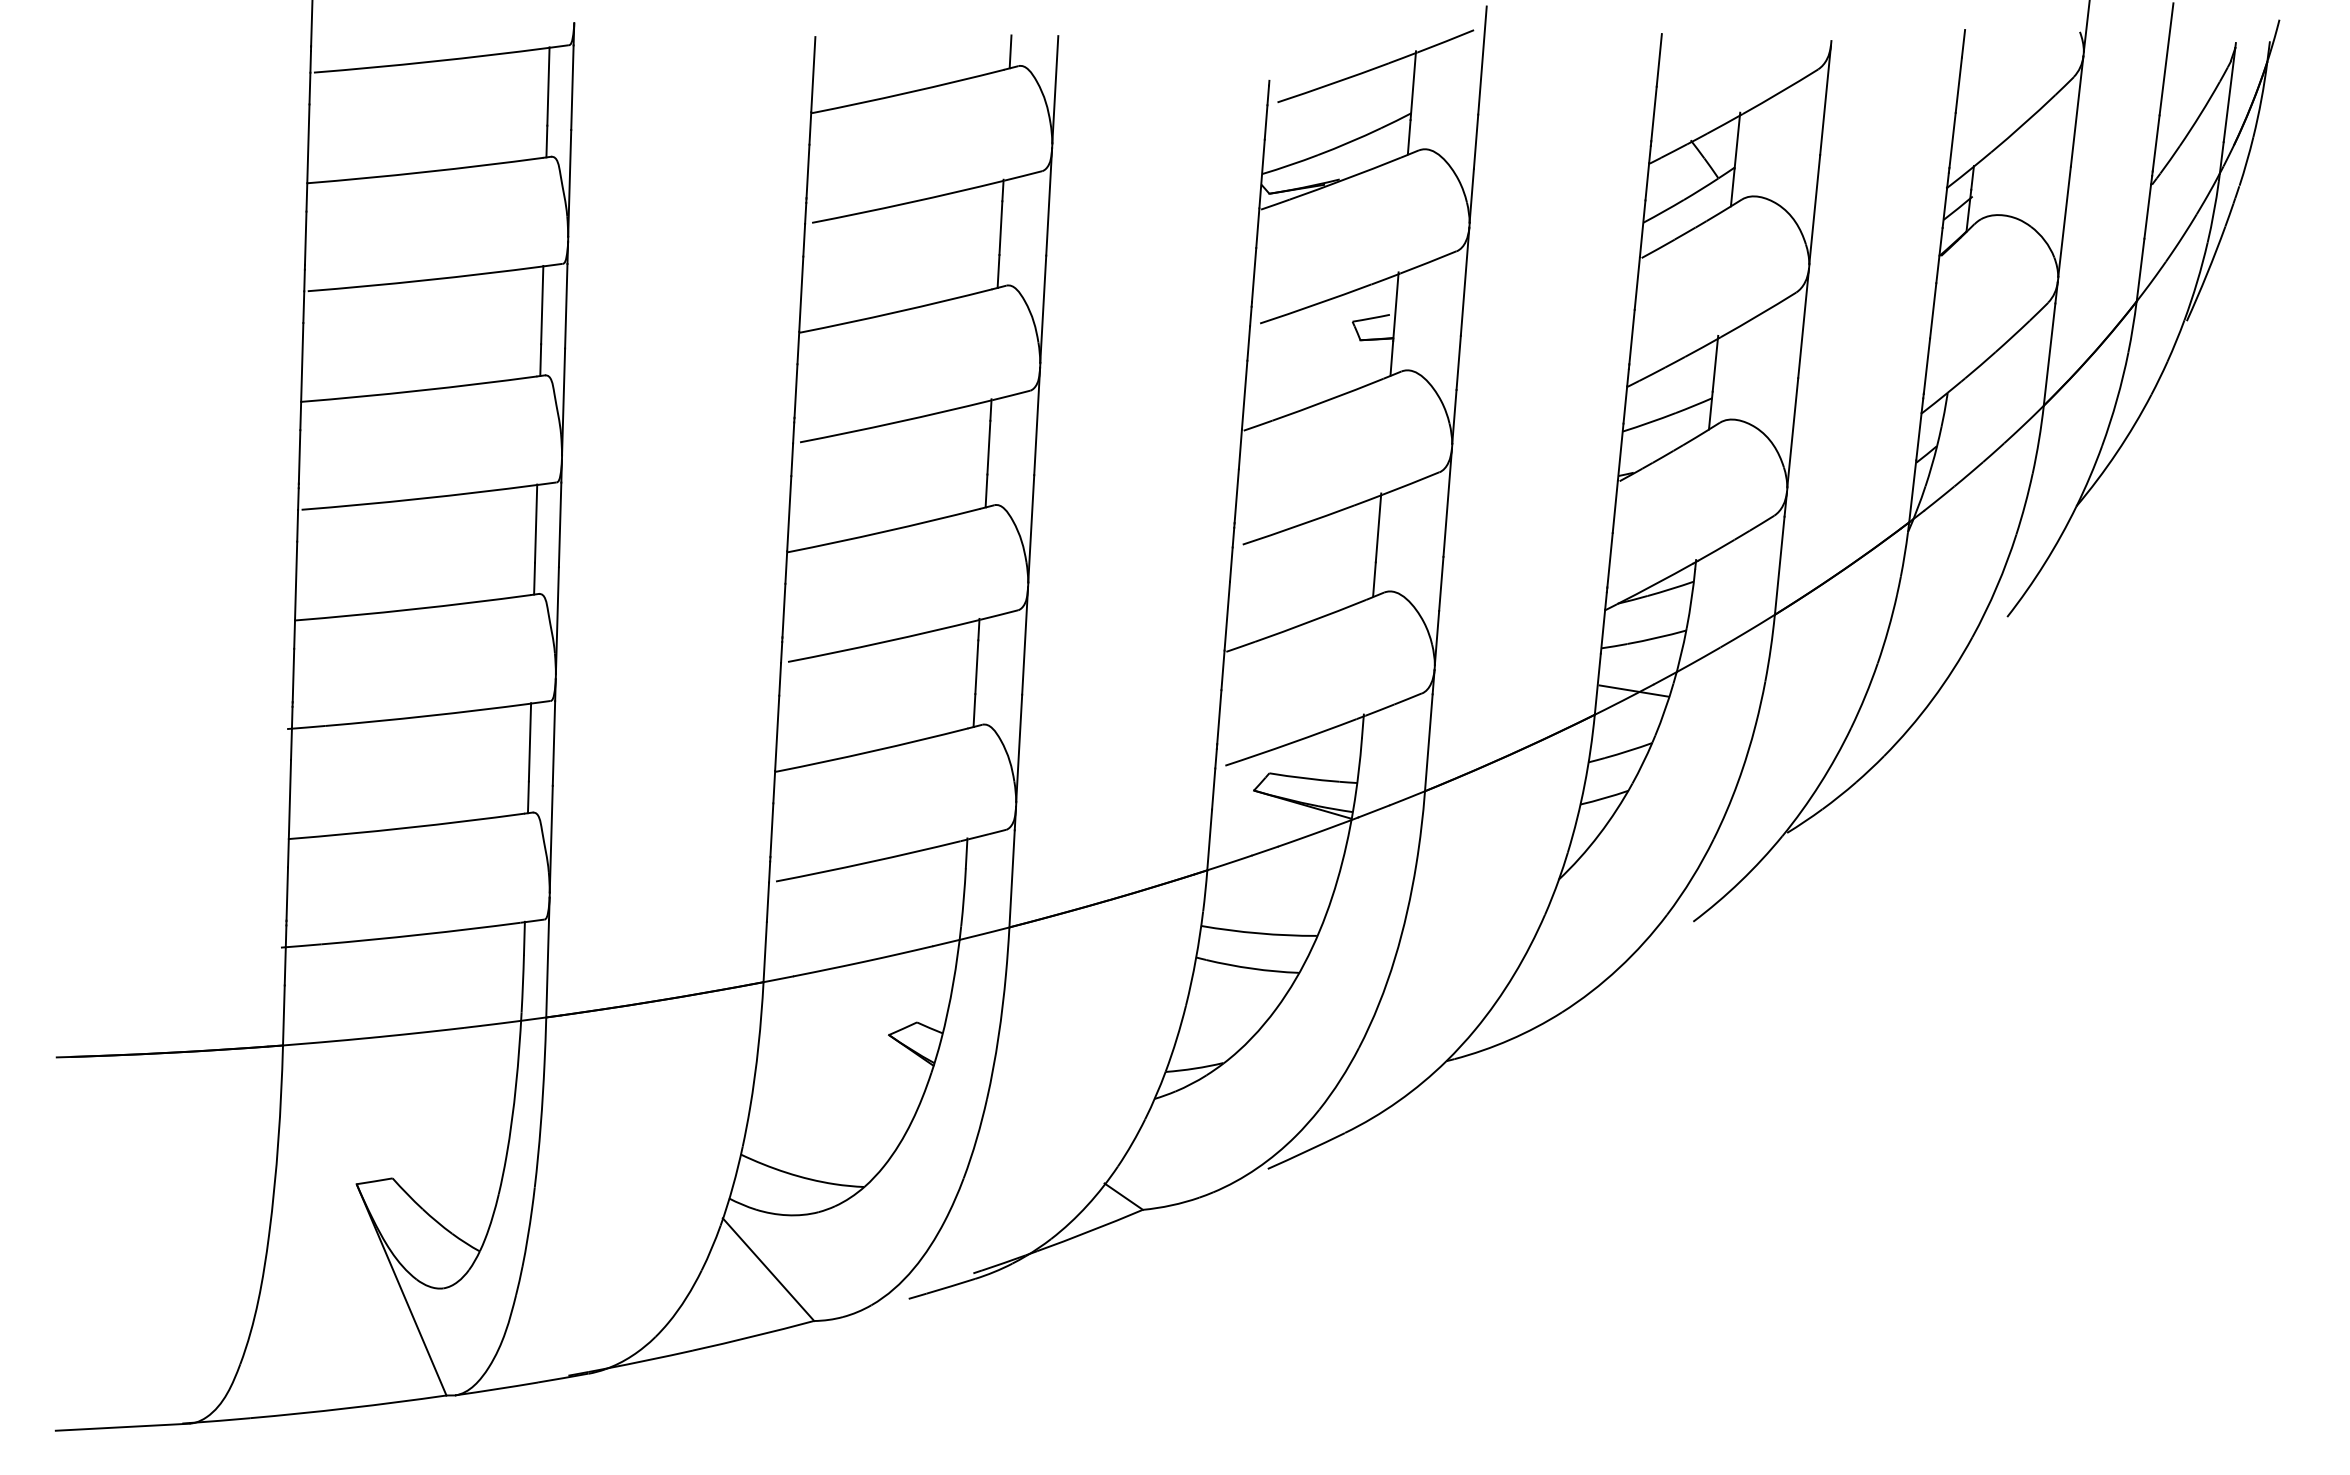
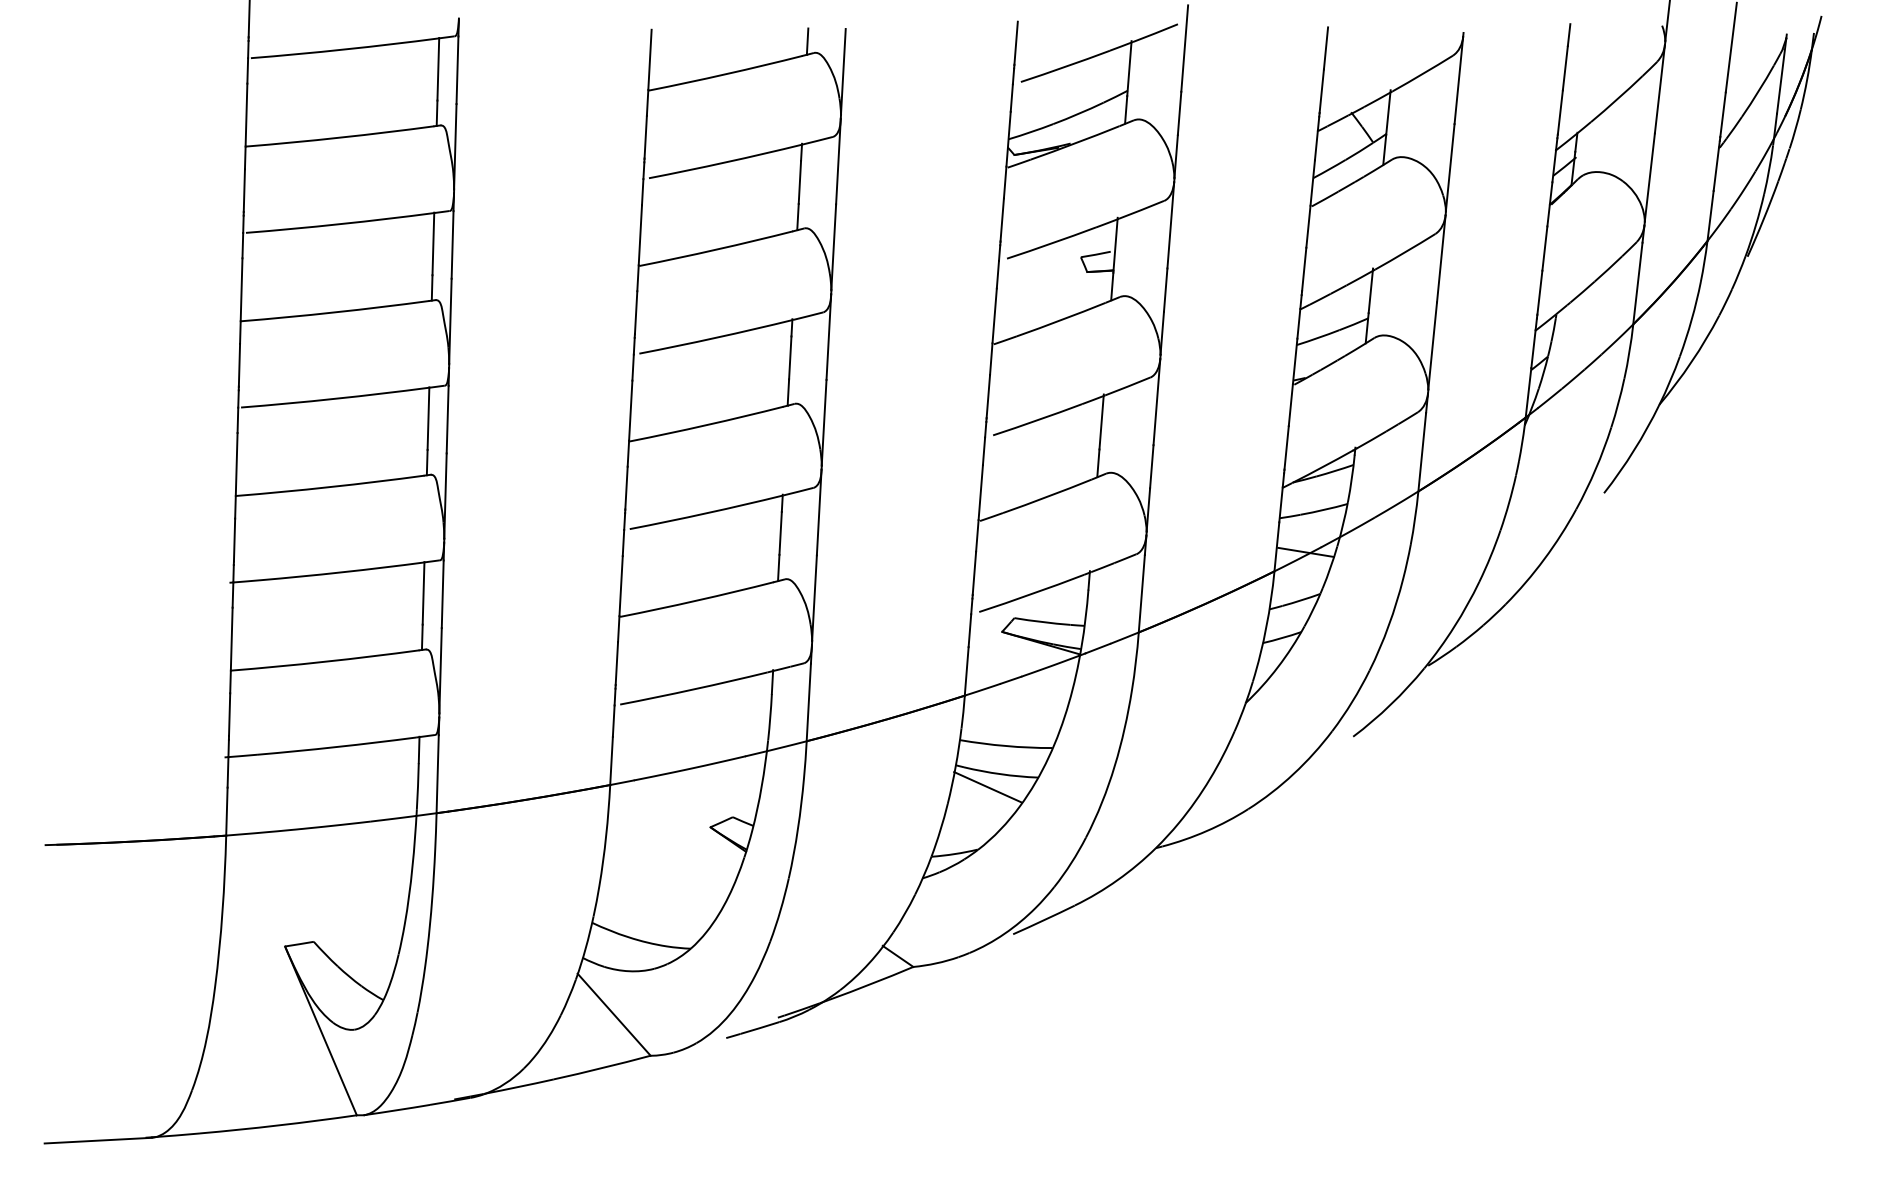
line: (1271, 53) -> (1016, 42), added
line: (1235, 984) -> (987, 786), added

